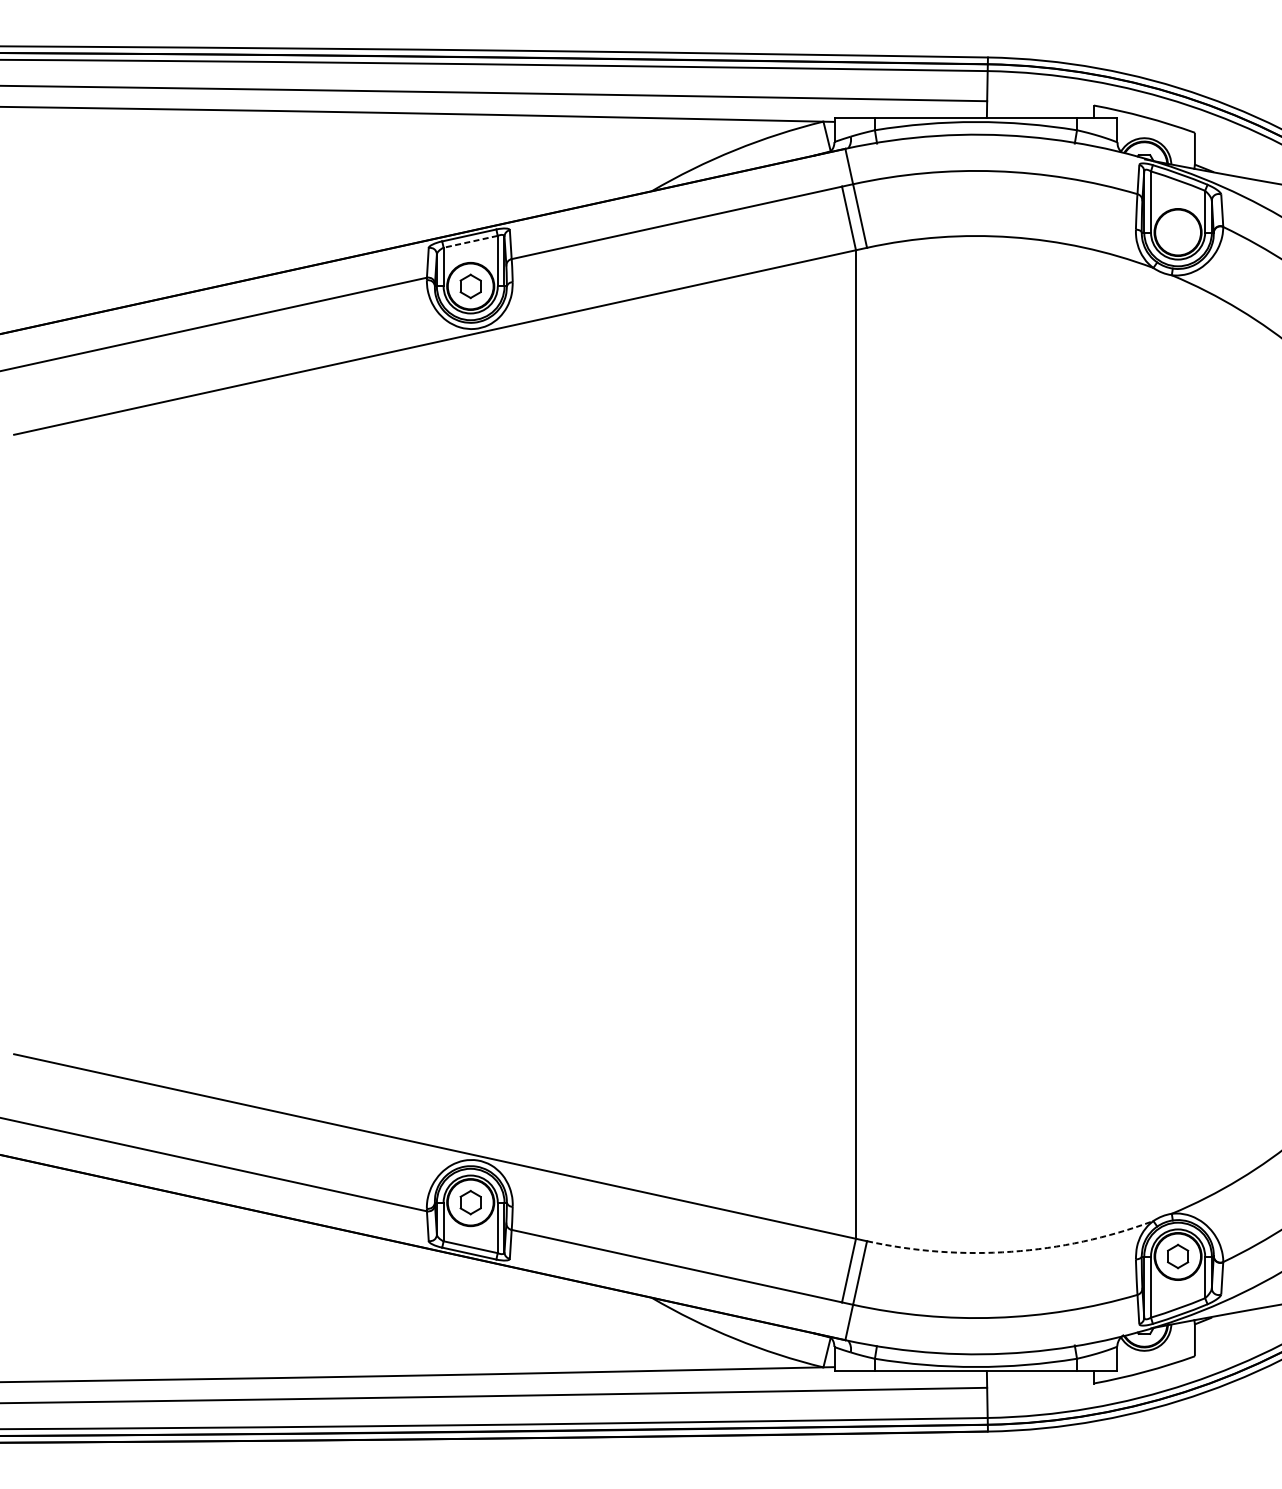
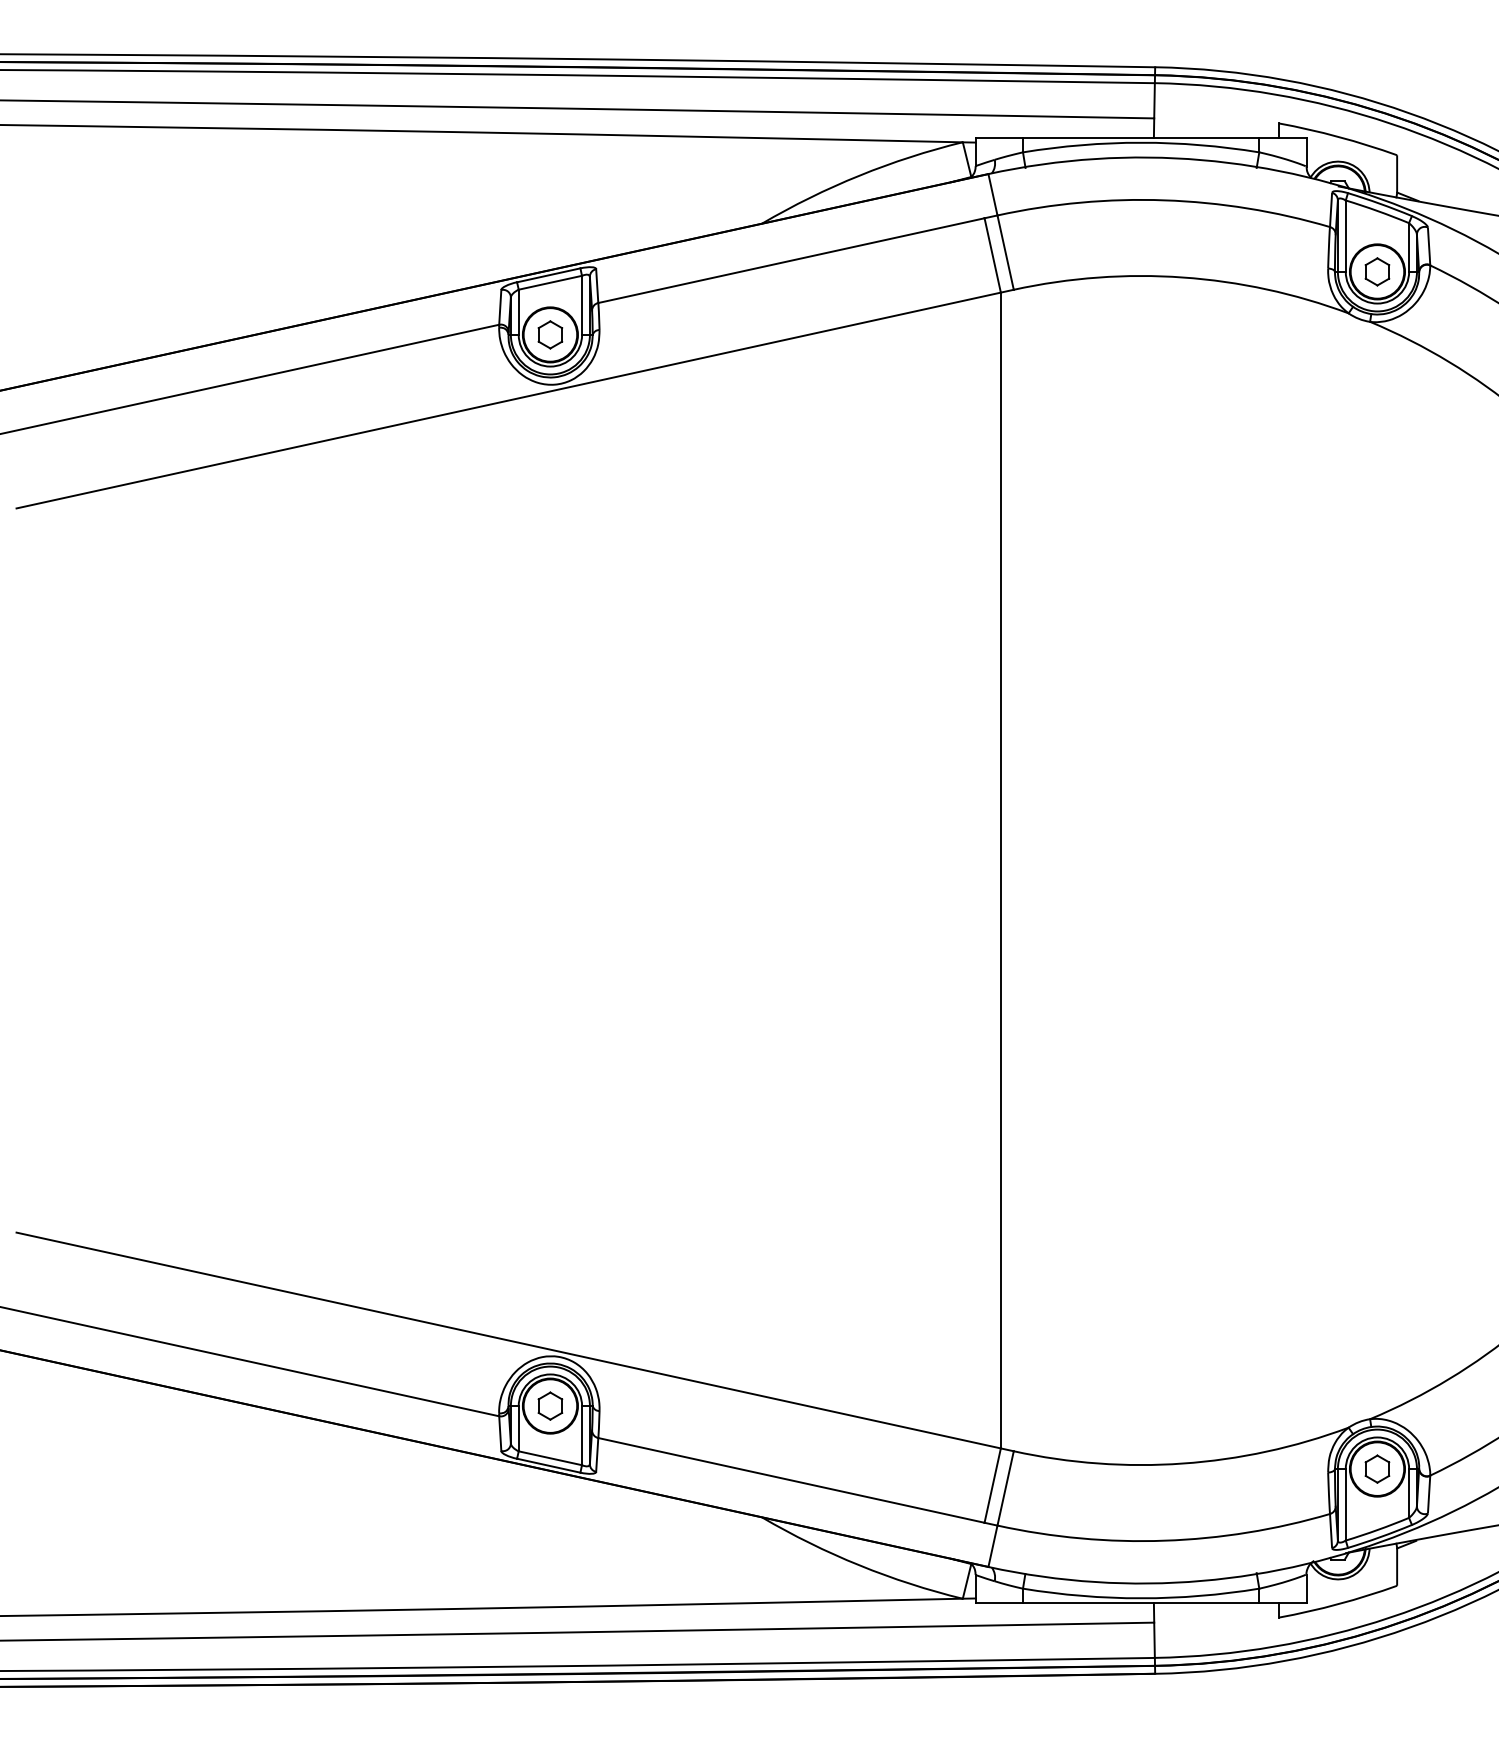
part: (1178, 232) -> (1377, 271), added
line: (469, 241) -> (549, 282), dashed -> solid
arc: (1011, 1251) -> (1182, 1463), dashed -> solid

